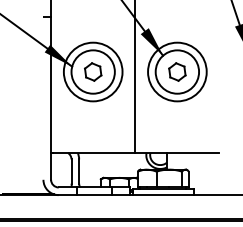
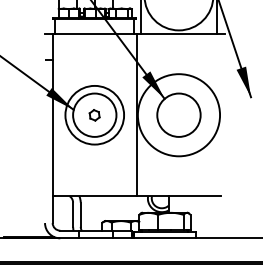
circle: (176, 71) -> (178, 114), size x1.4
part: (92, 72) -> (94, 115), size x0.6
part: (176, 72) -> (178, 115), removed

